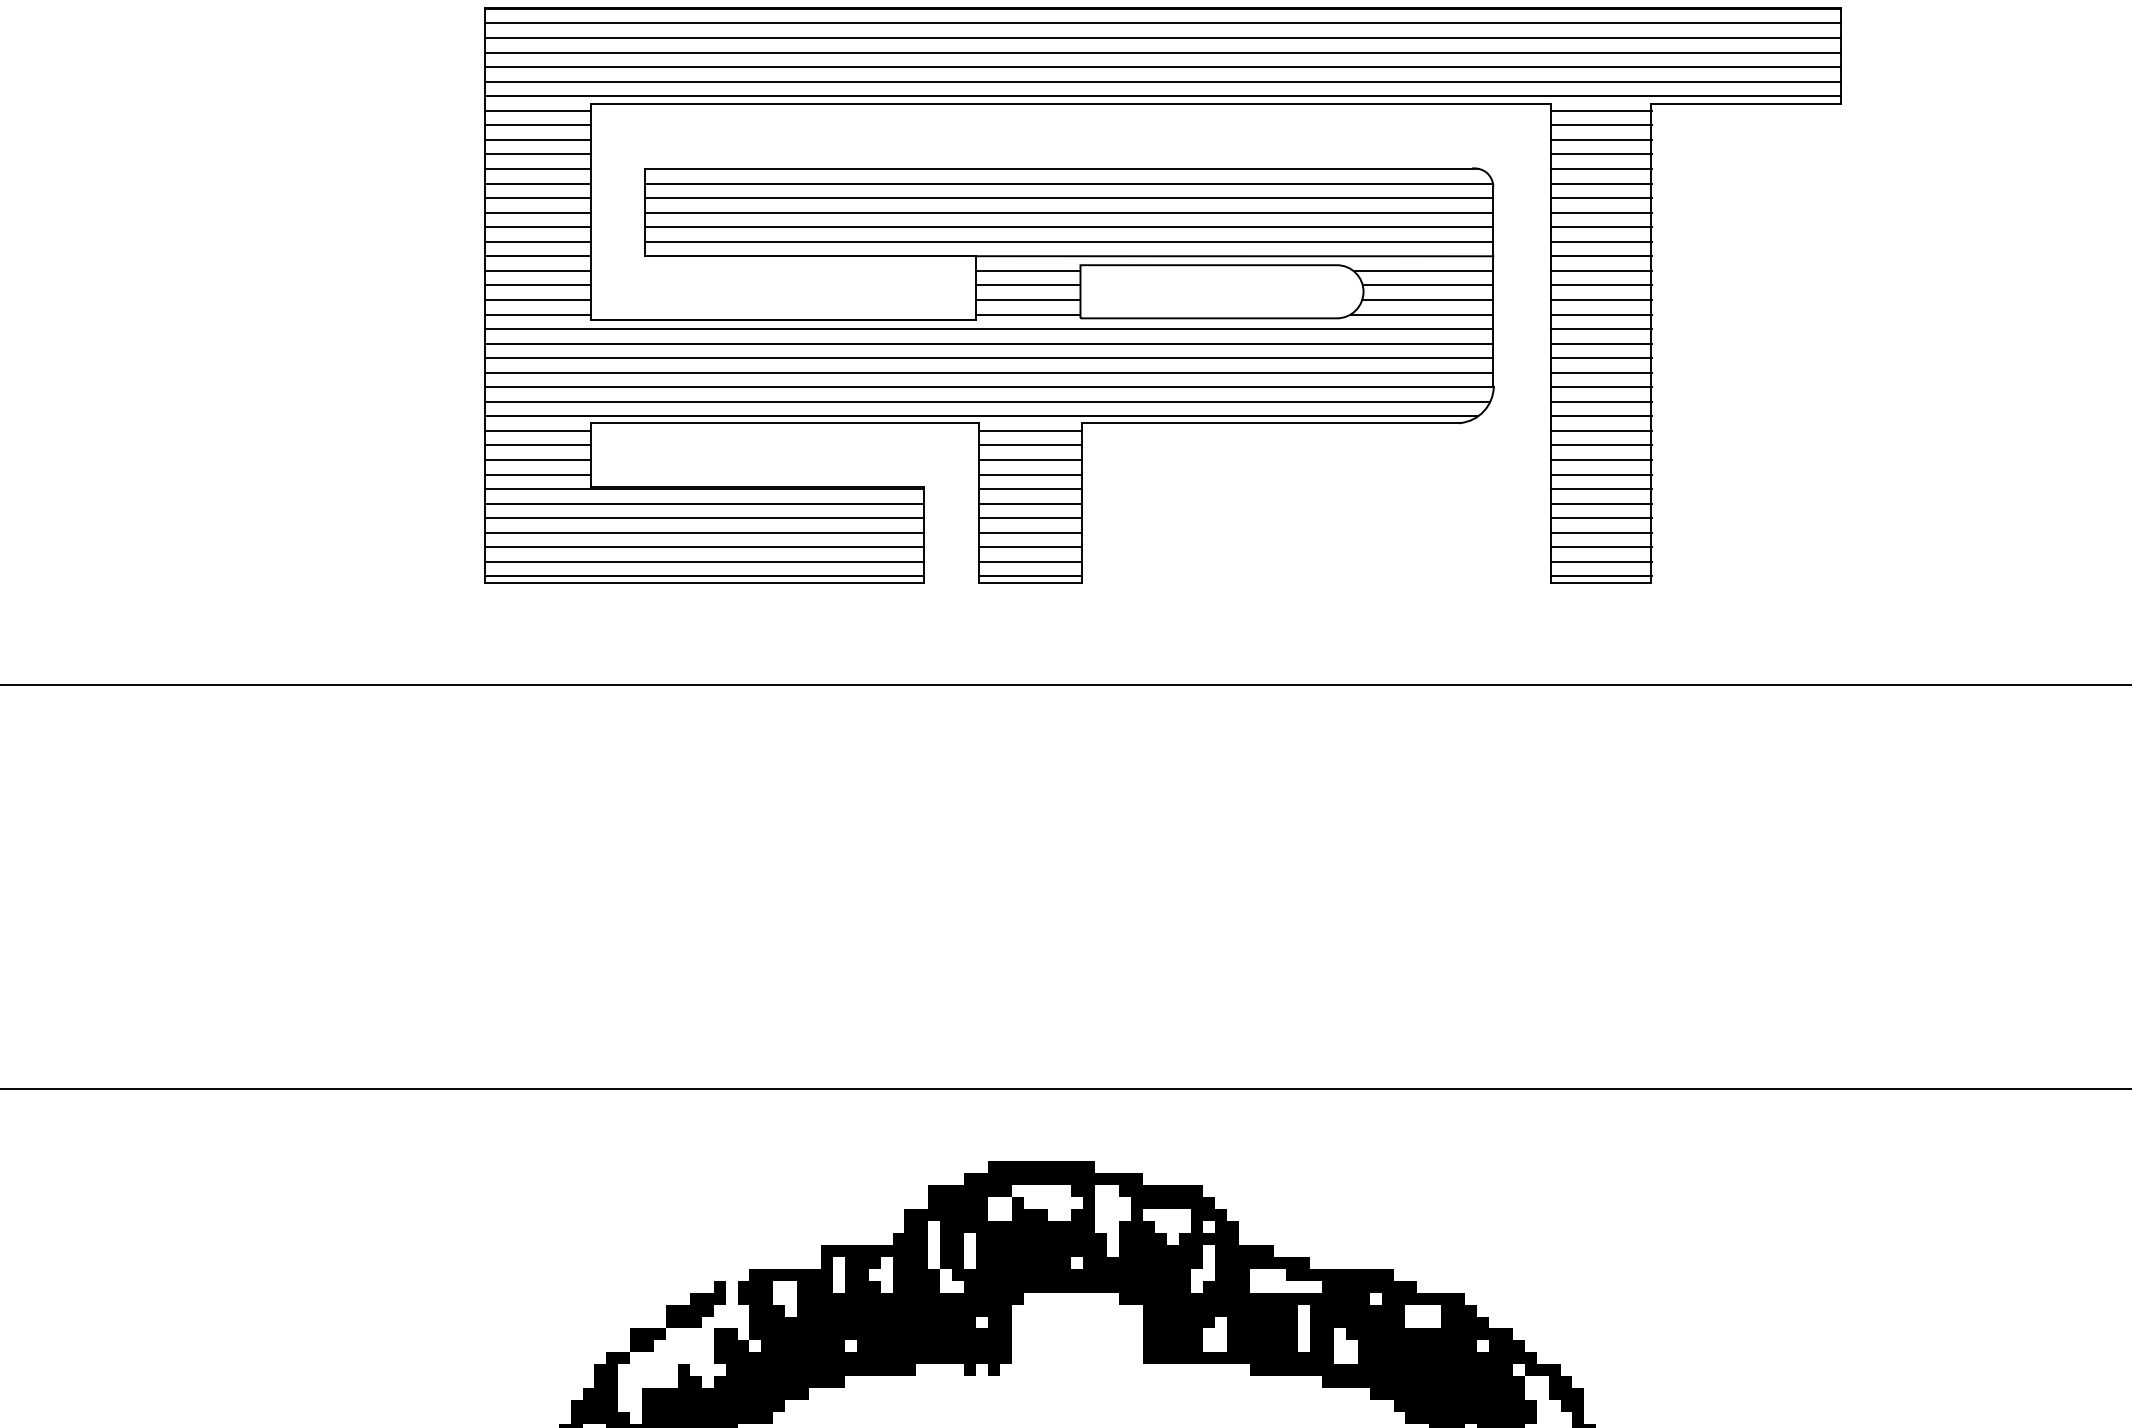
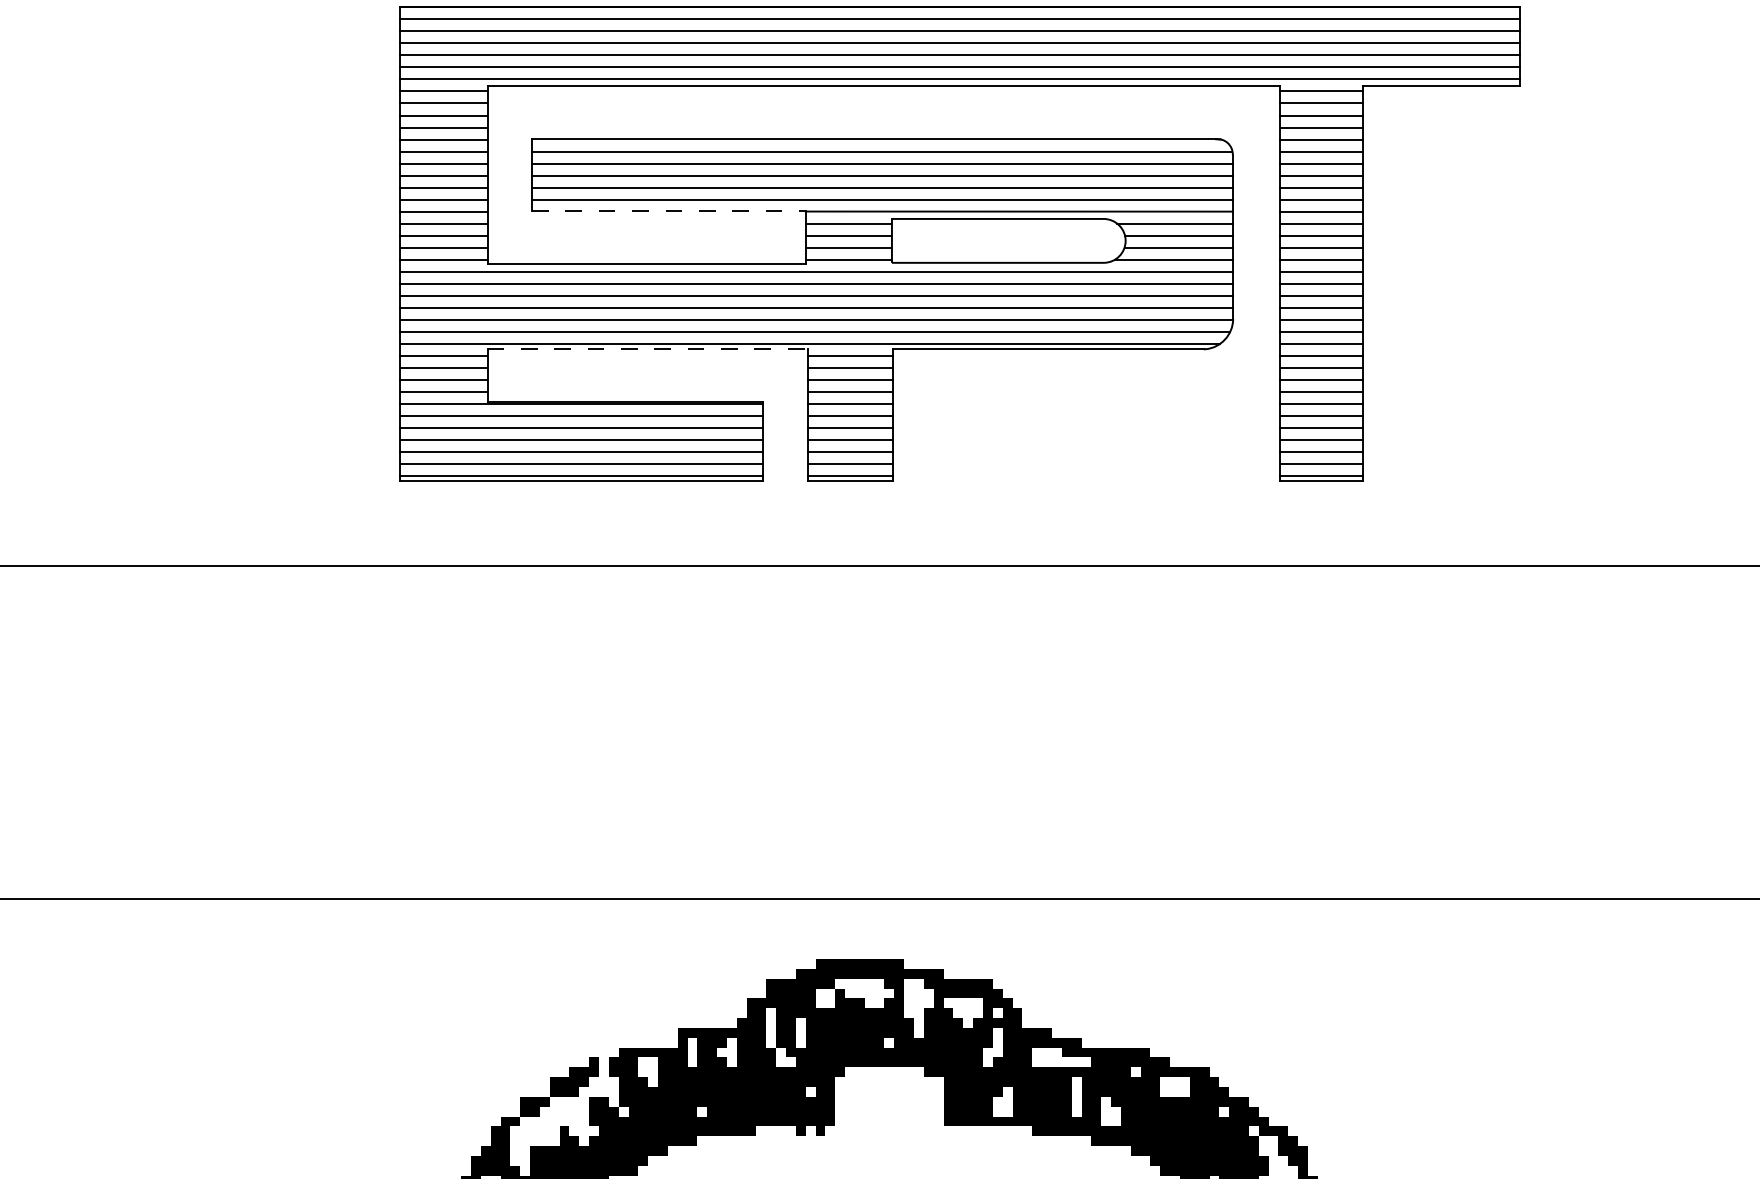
line: (810, 256) -> (669, 211), solid -> dashed
line: (785, 423) -> (648, 349), solid -> dashed

